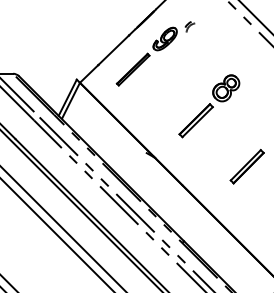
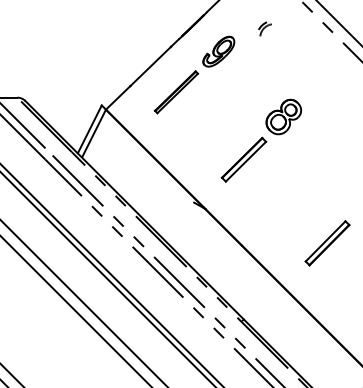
part: (189, 26) -> (264, 28), moved
part: (209, 106) -> (261, 141), moved
part: (246, 166) -> (326, 243), moved

